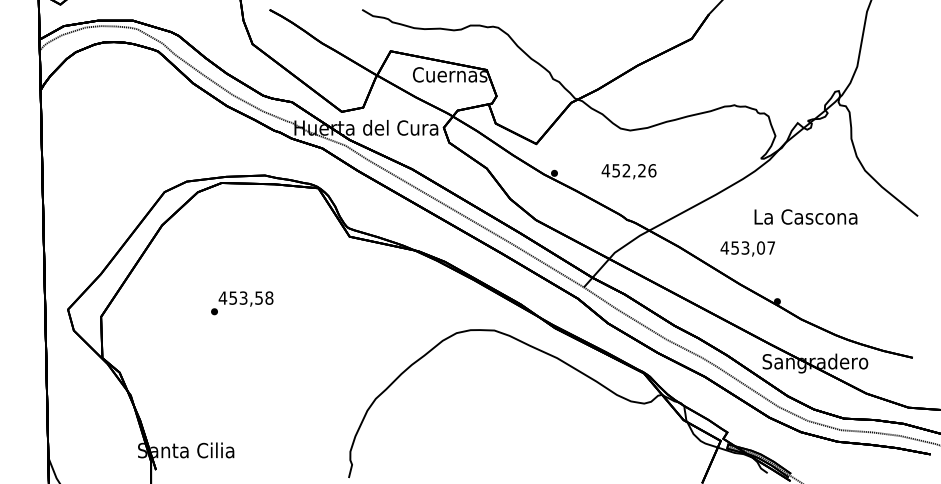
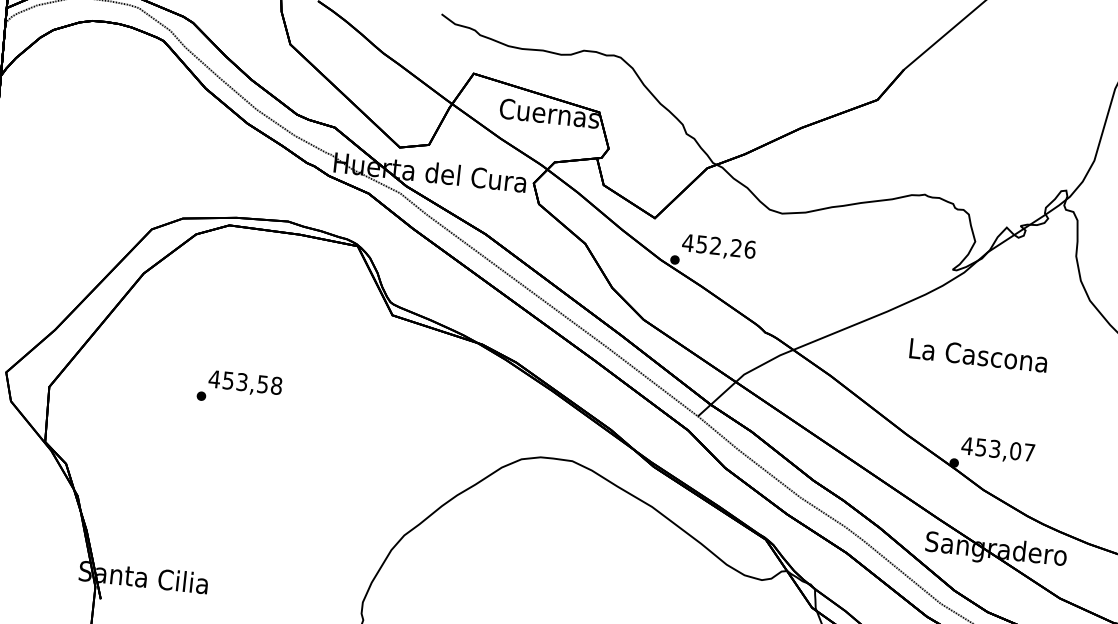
text: (628, 171) -> (718, 247), moved
text: (805, 216) -> (978, 354), moved
text: (747, 248) -> (997, 449), moved

